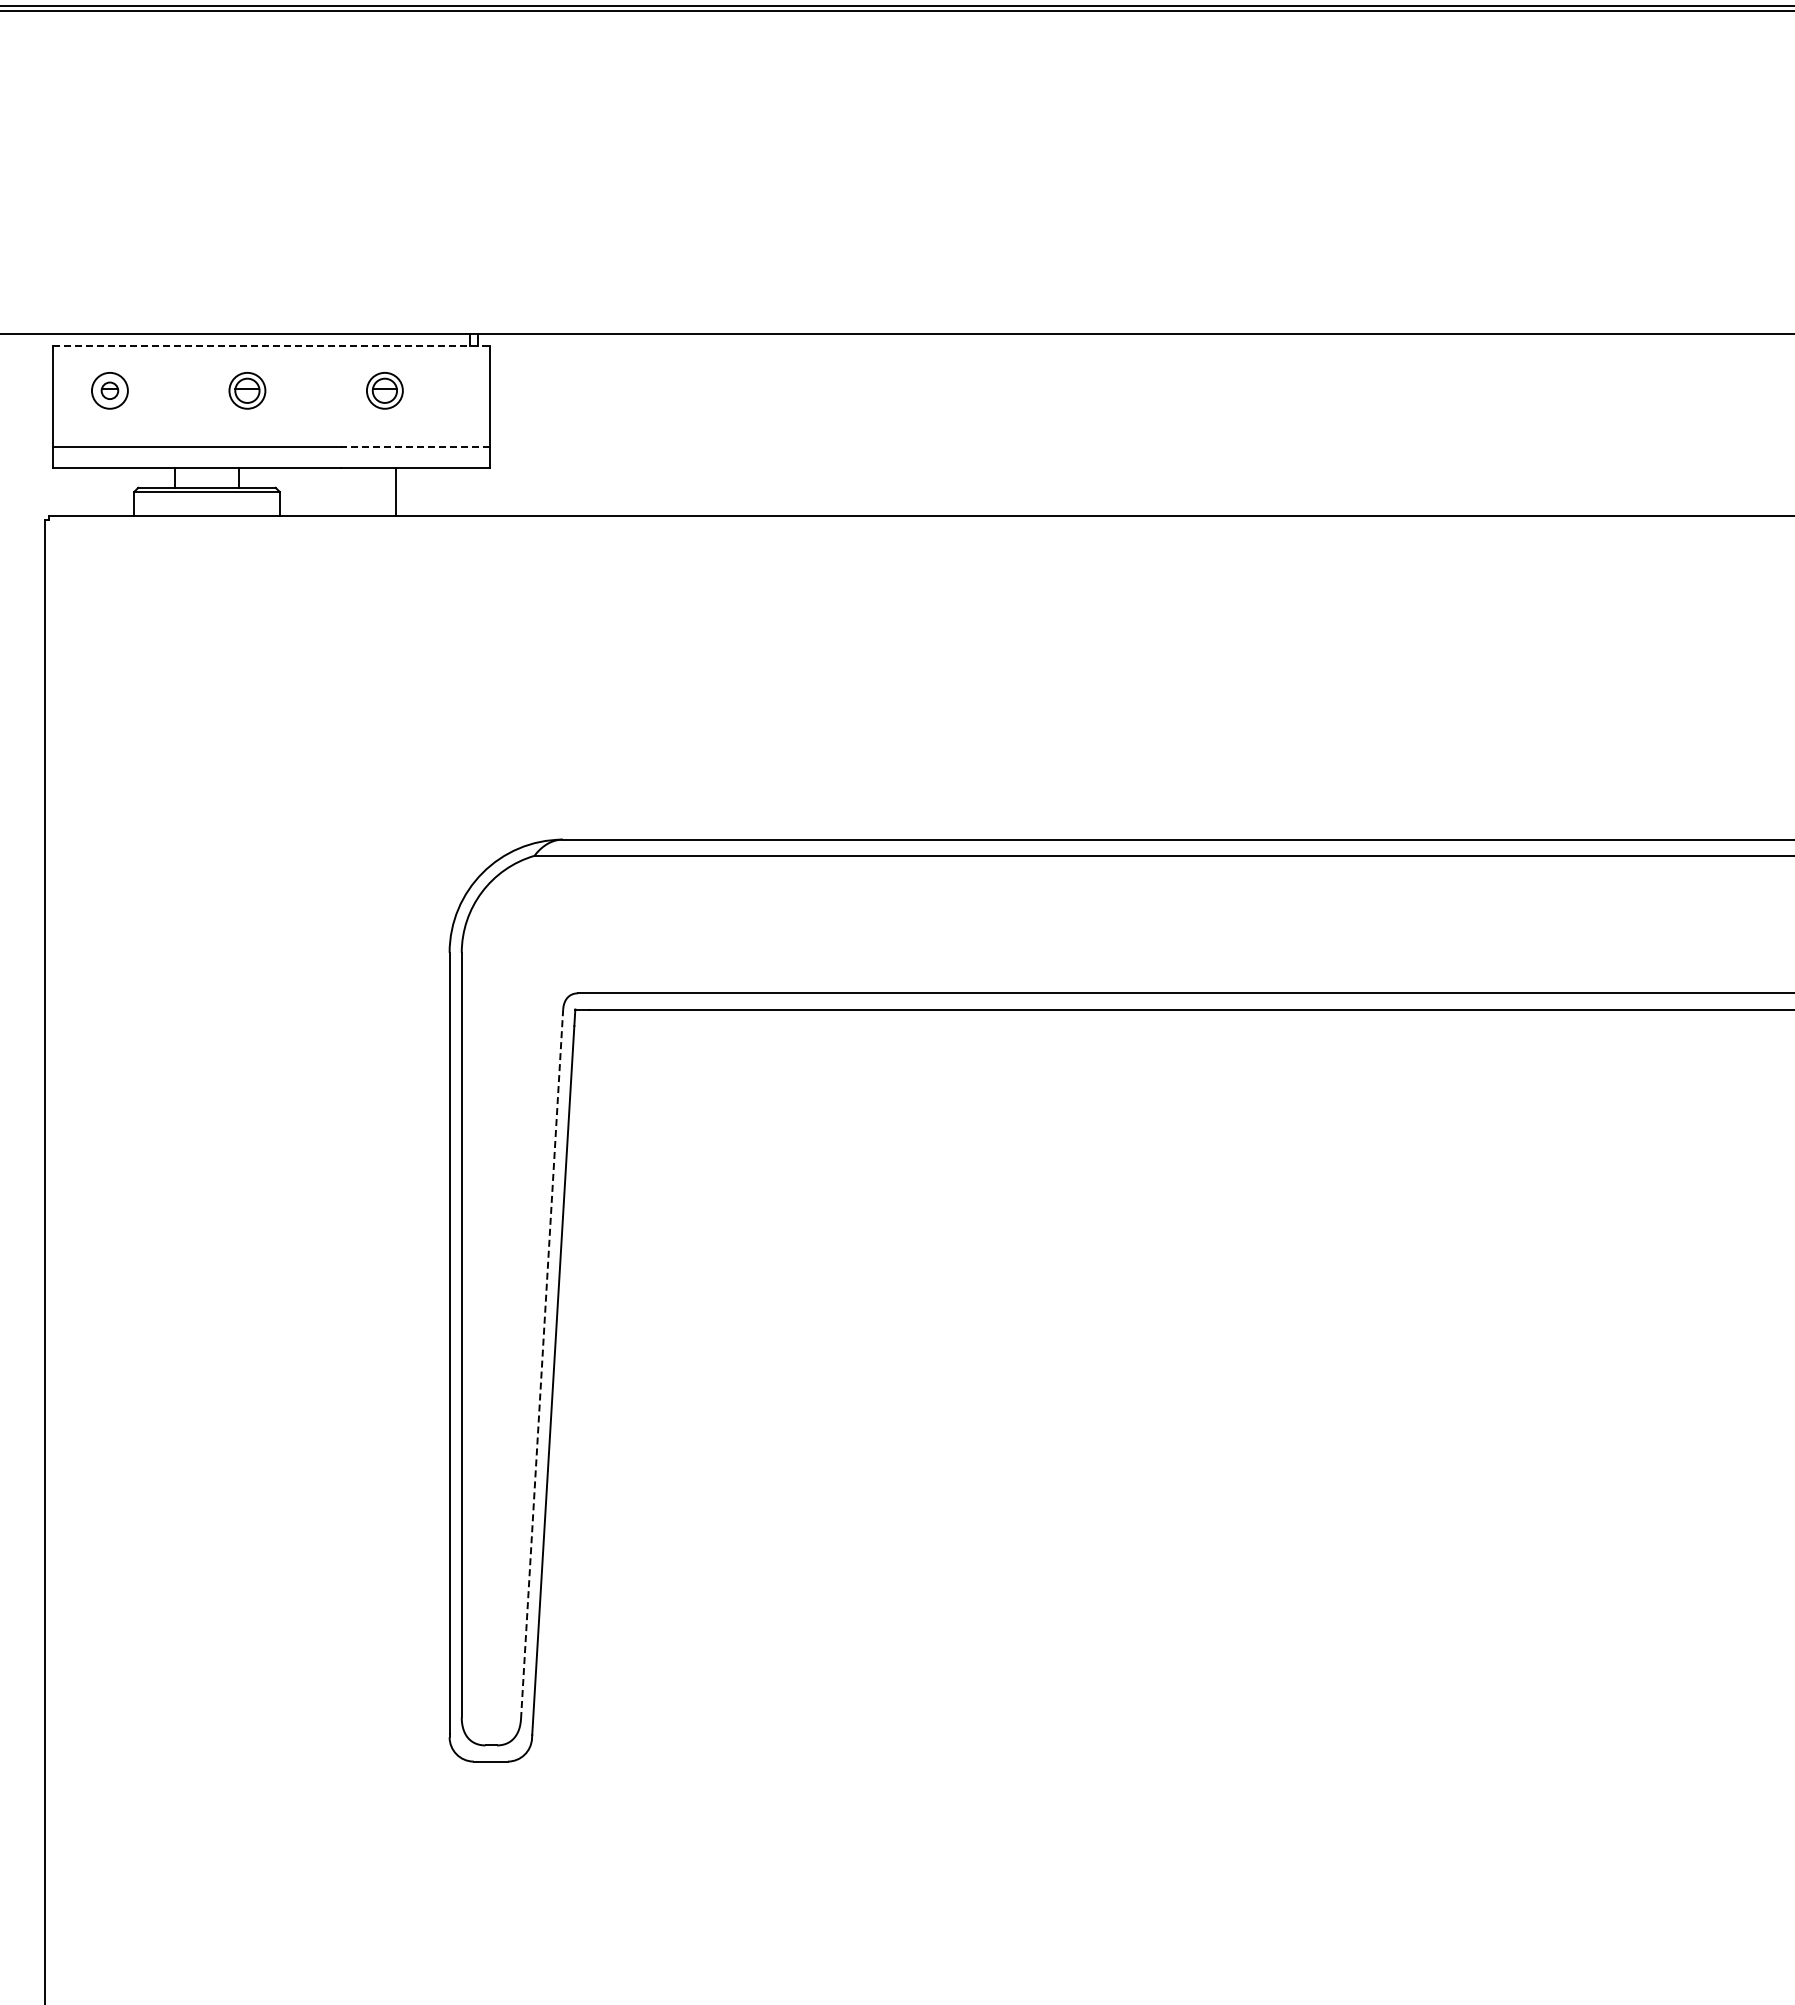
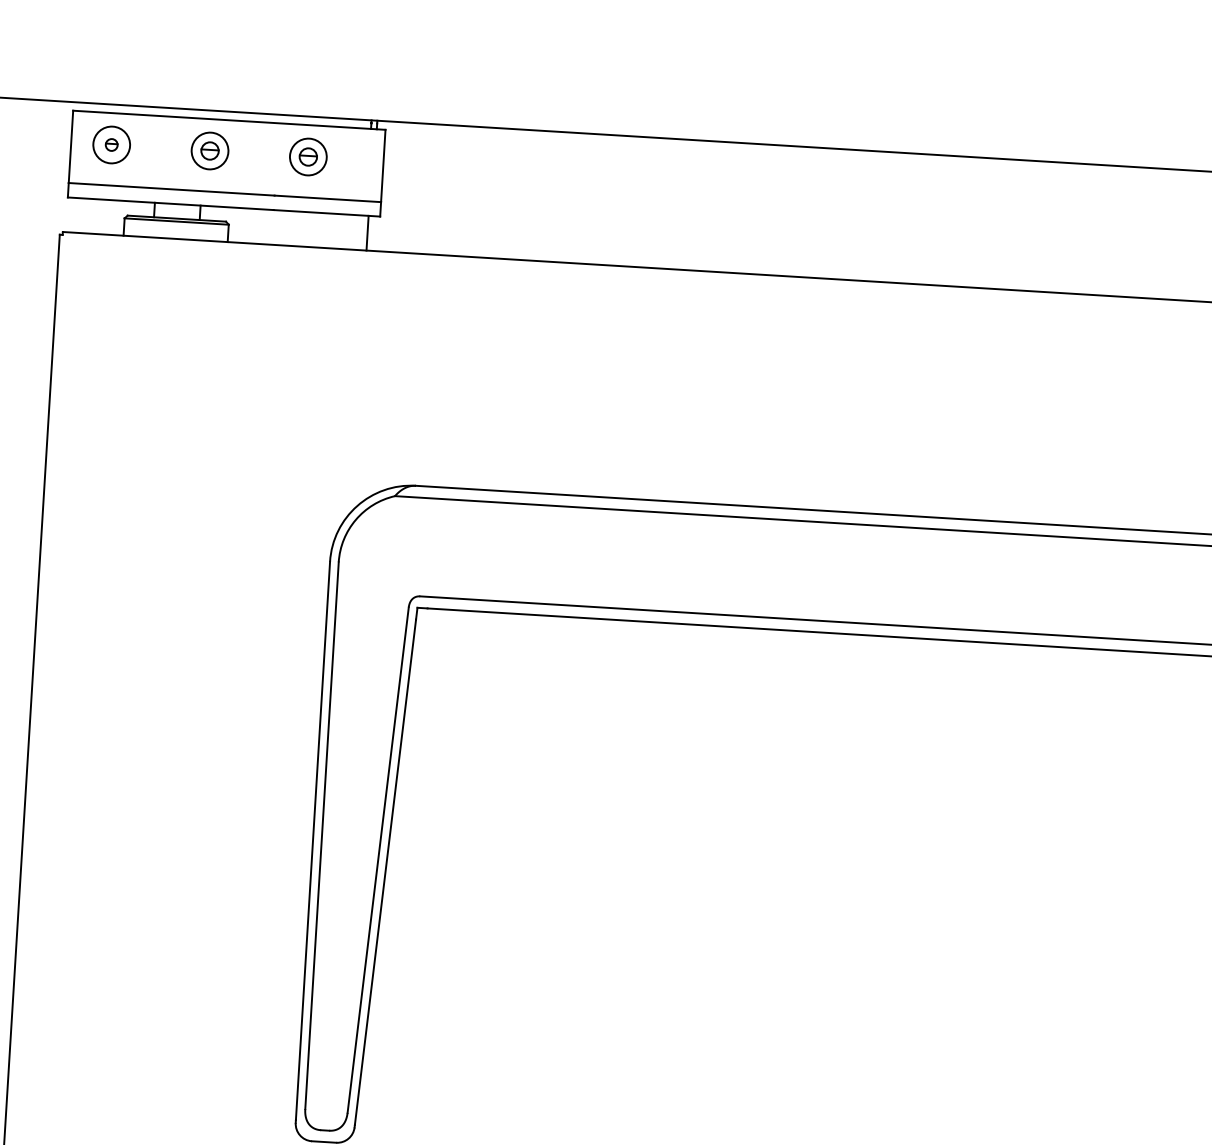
line: (272, 346) -> (229, 120), dashed -> solid
circle: (109, 390) -> (111, 144), size x1.43
circle: (247, 390) -> (210, 150), size x1.43
circle: (384, 390) -> (308, 156), size x1.43
line: (415, 447) -> (327, 198), dashed -> solid
line: (395, 491) -> (367, 232), moved
line: (542, 1363) -> (378, 859), dashed -> solid

